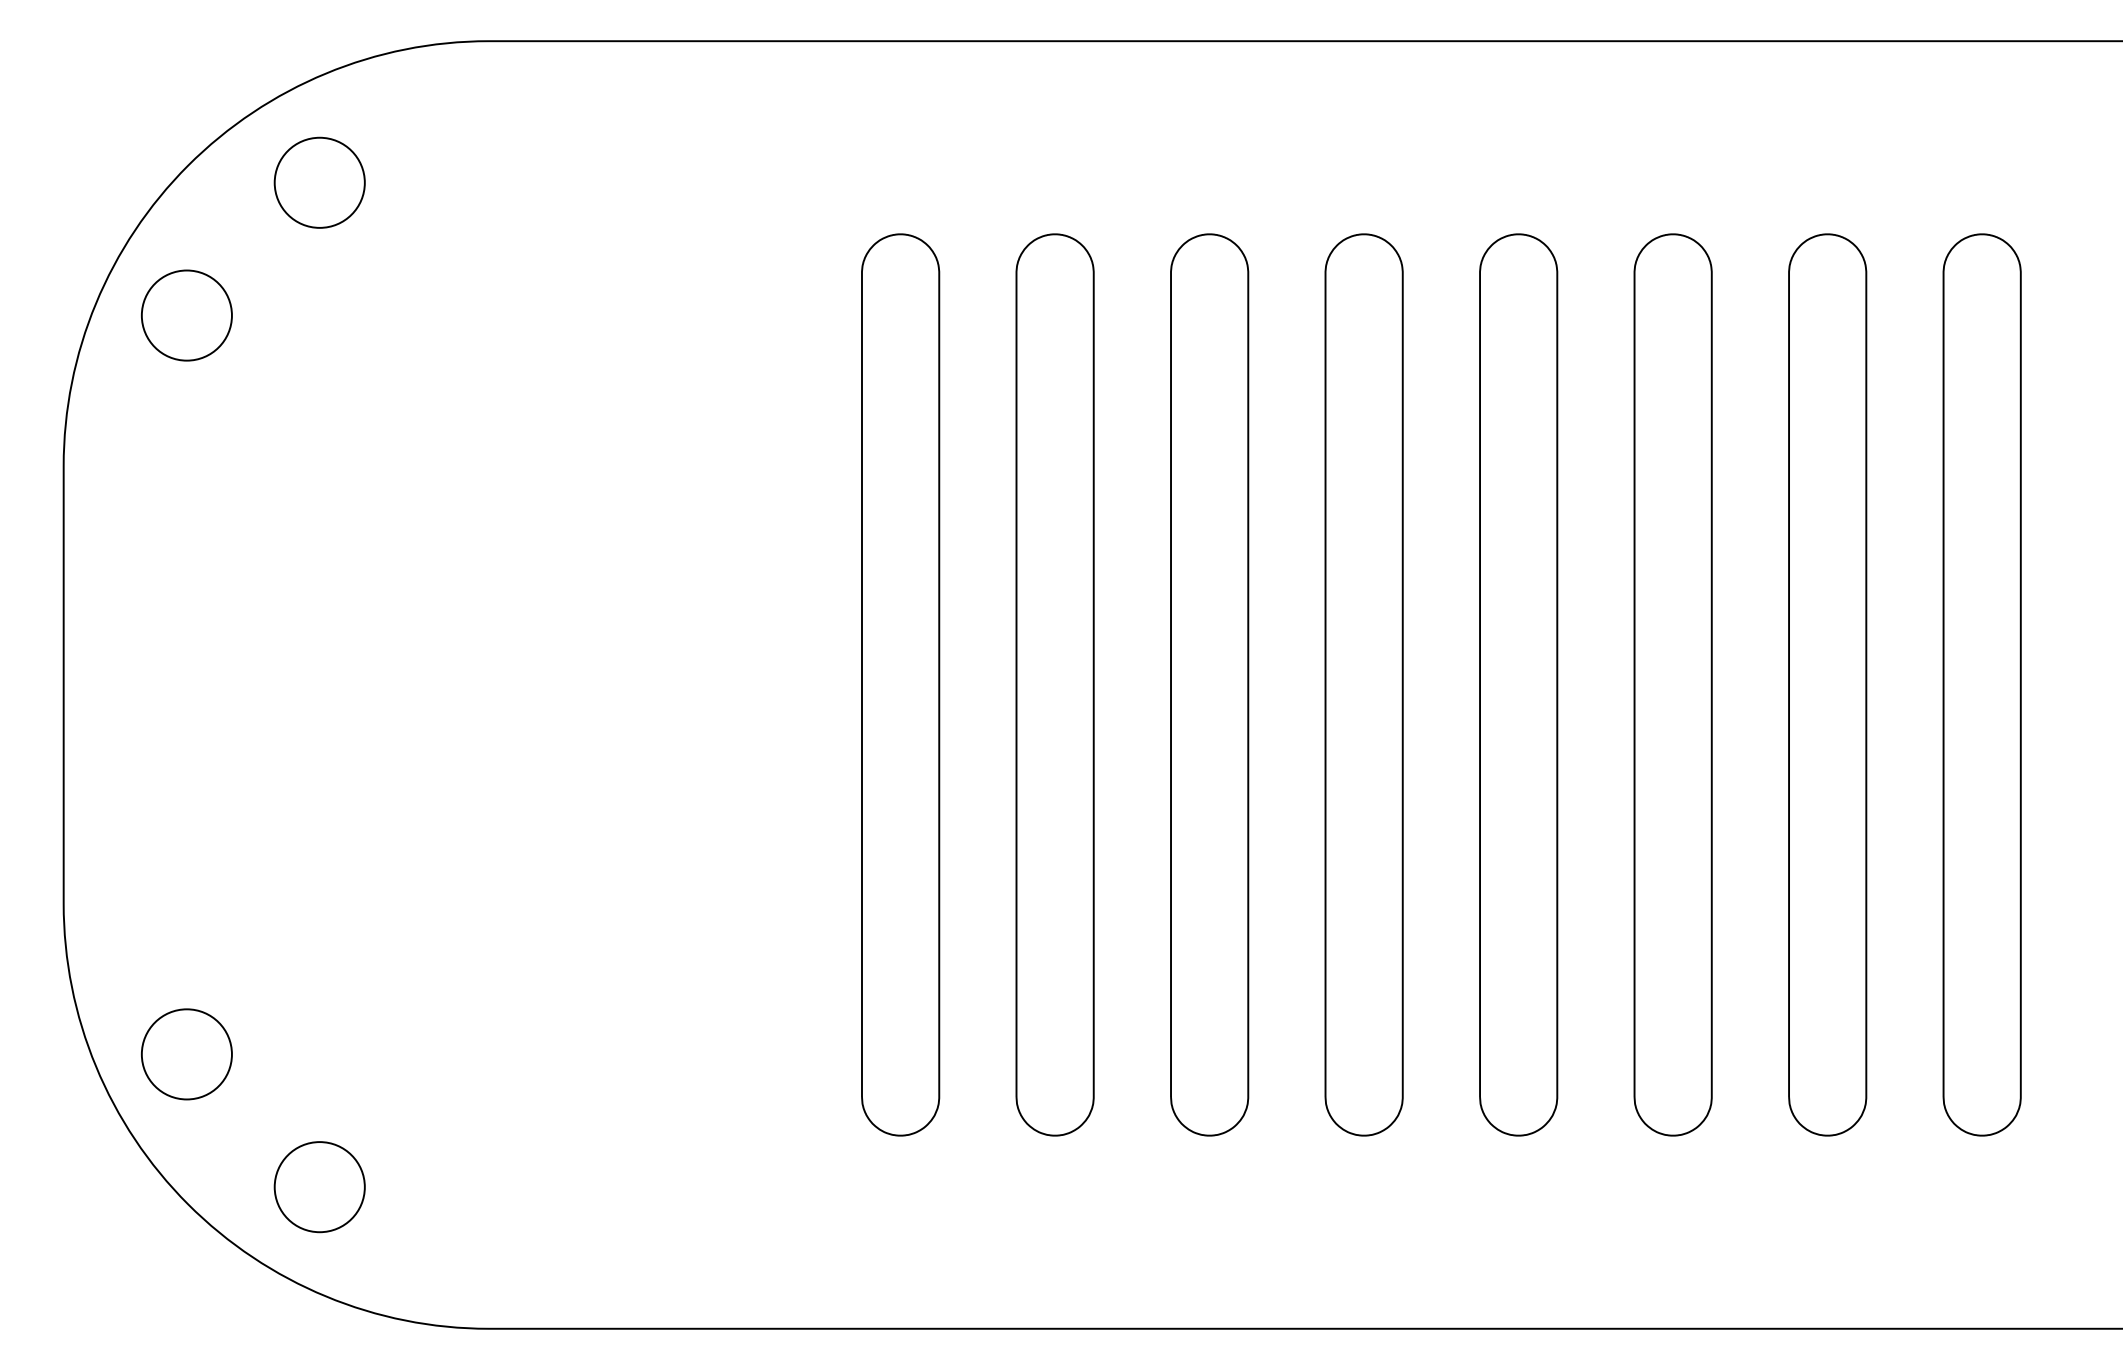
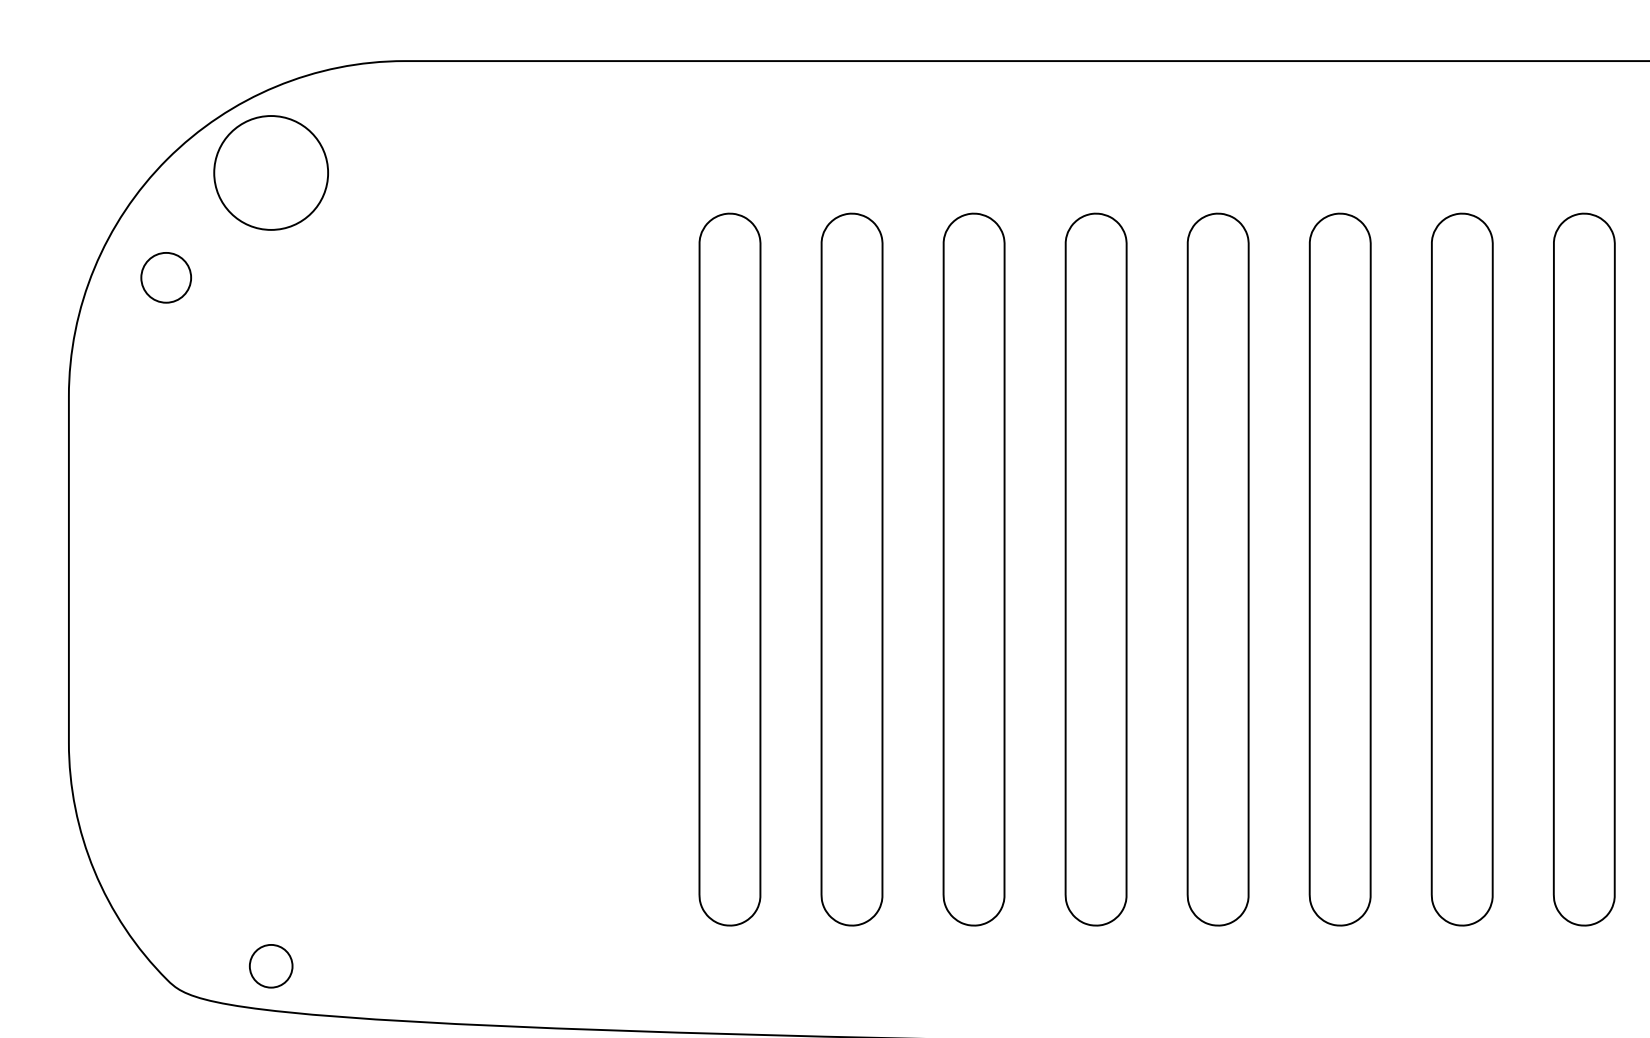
circle: (319, 182) -> (270, 172), size x1.6
circle: (186, 315) -> (165, 277), size x0.7
circle: (186, 1054) -> (165, 861), removed
circle: (319, 1187) -> (270, 966), size x0.6

